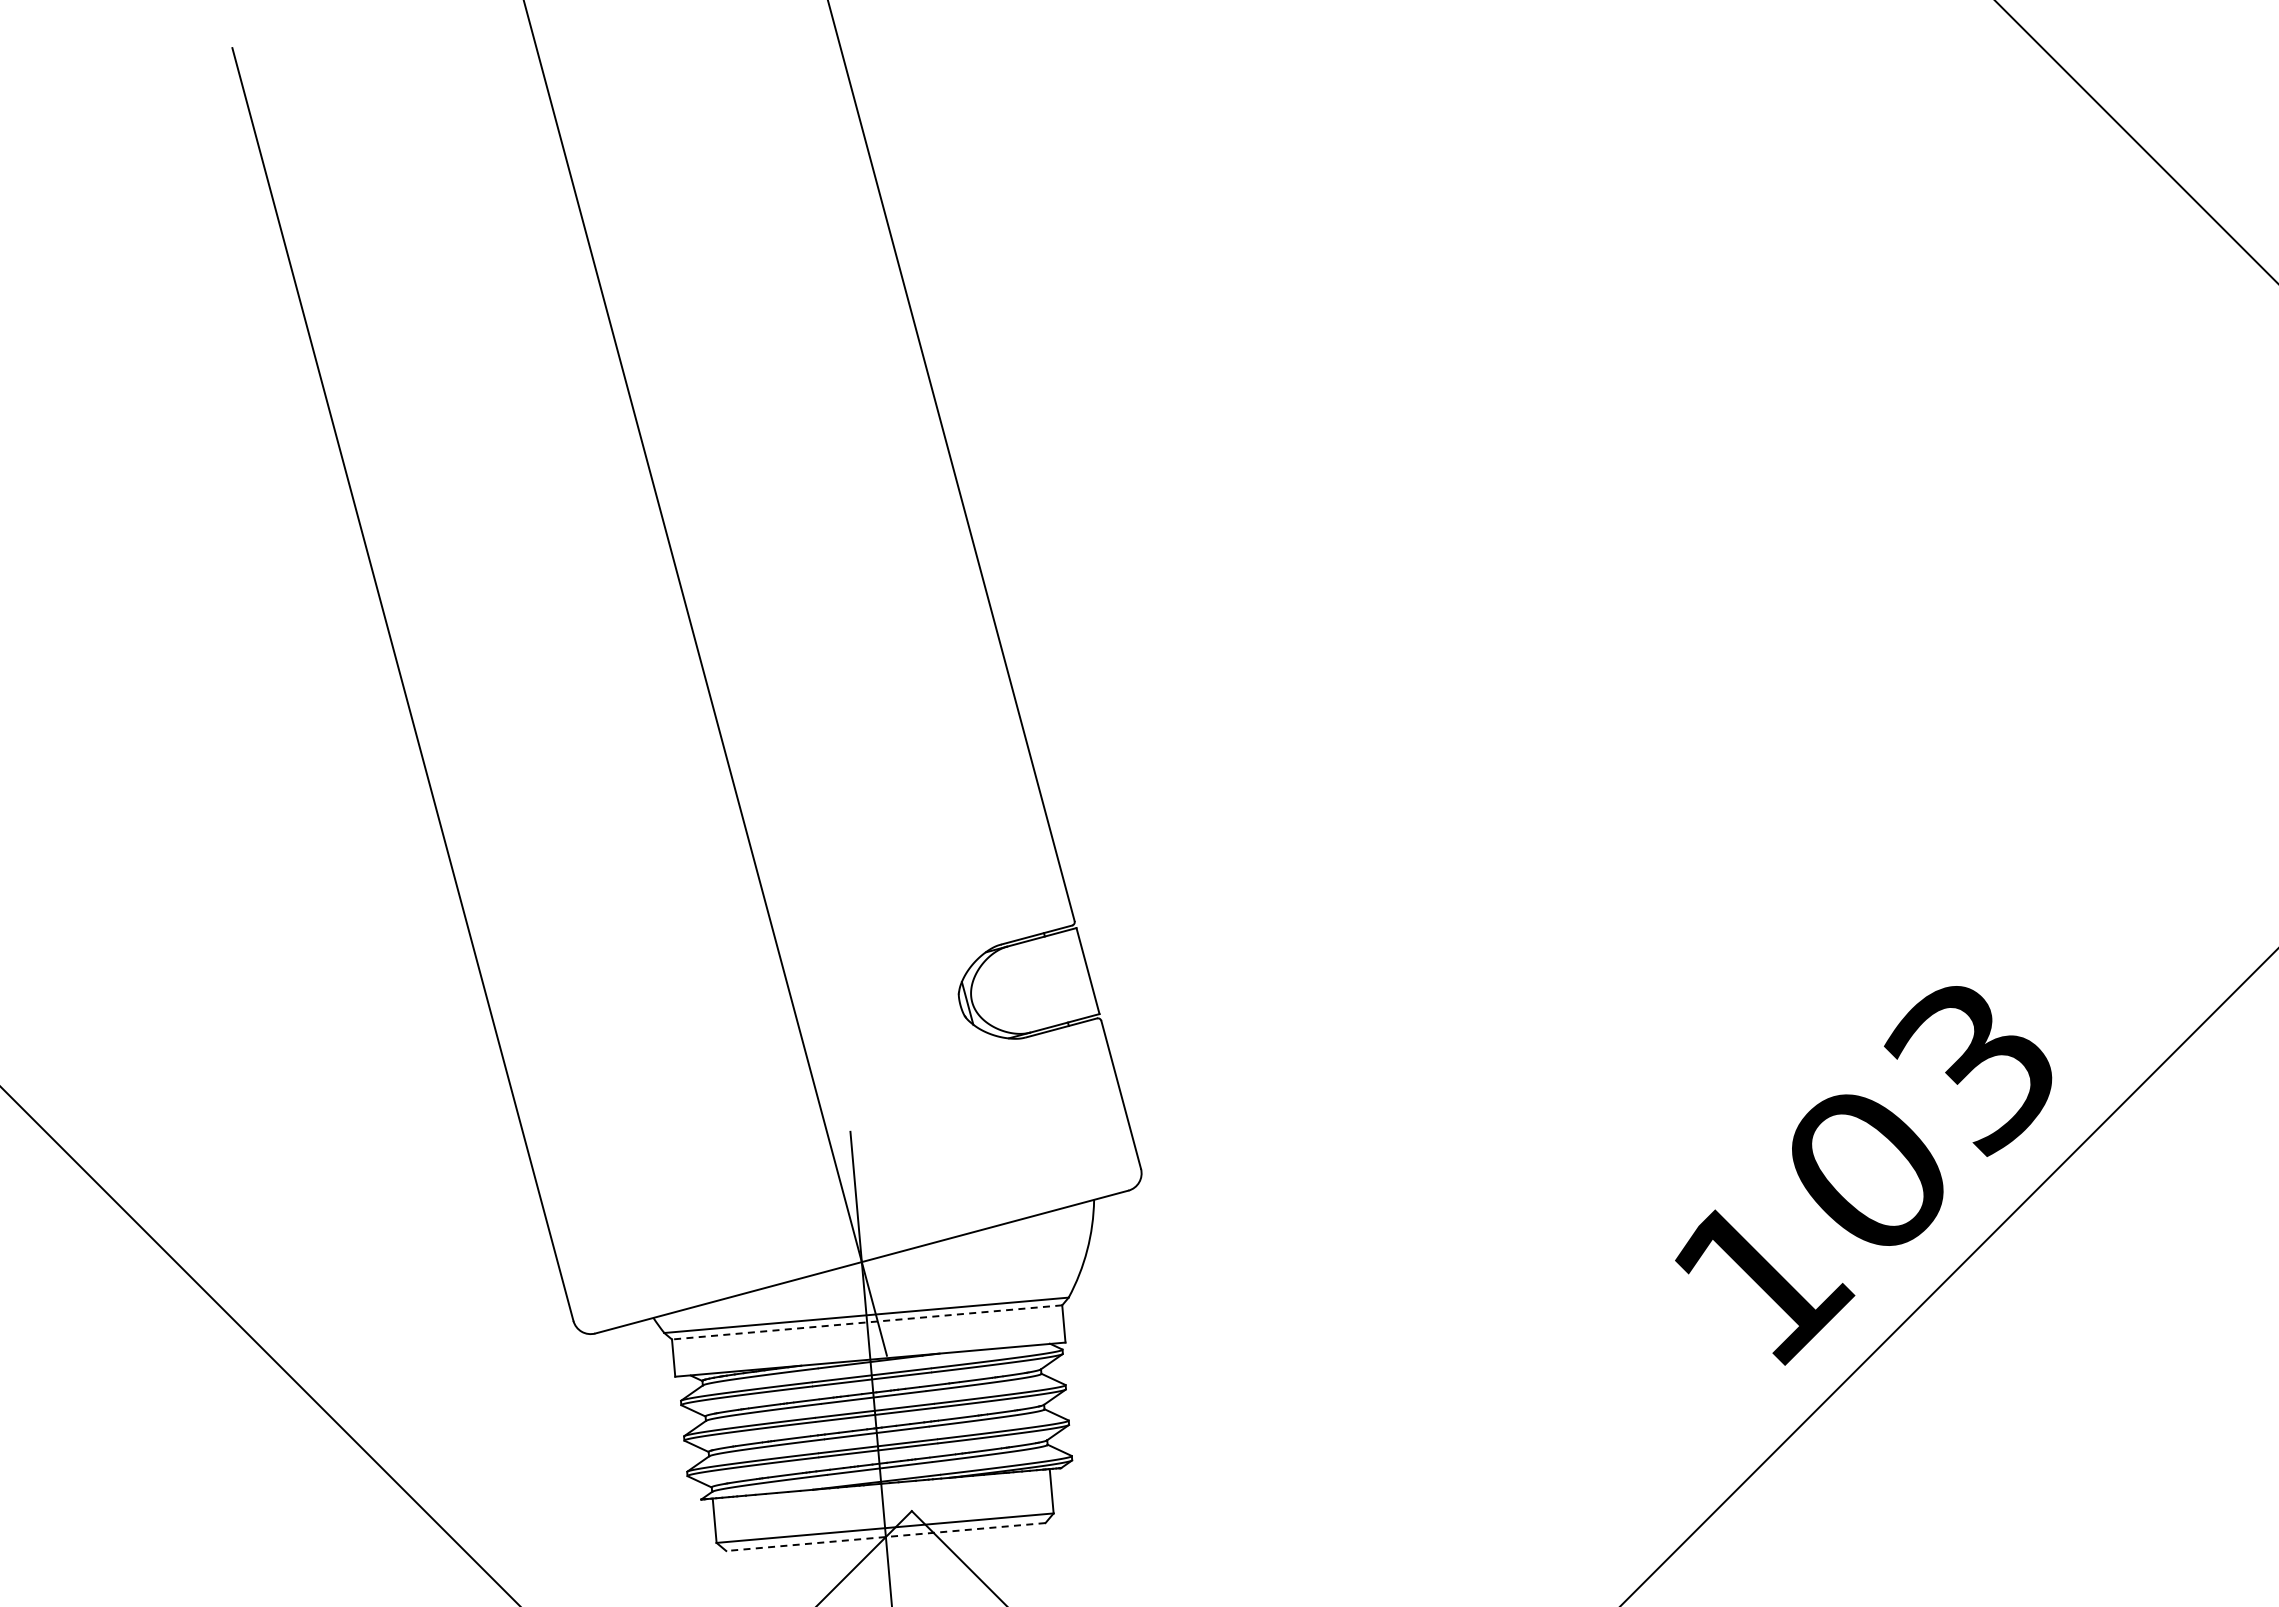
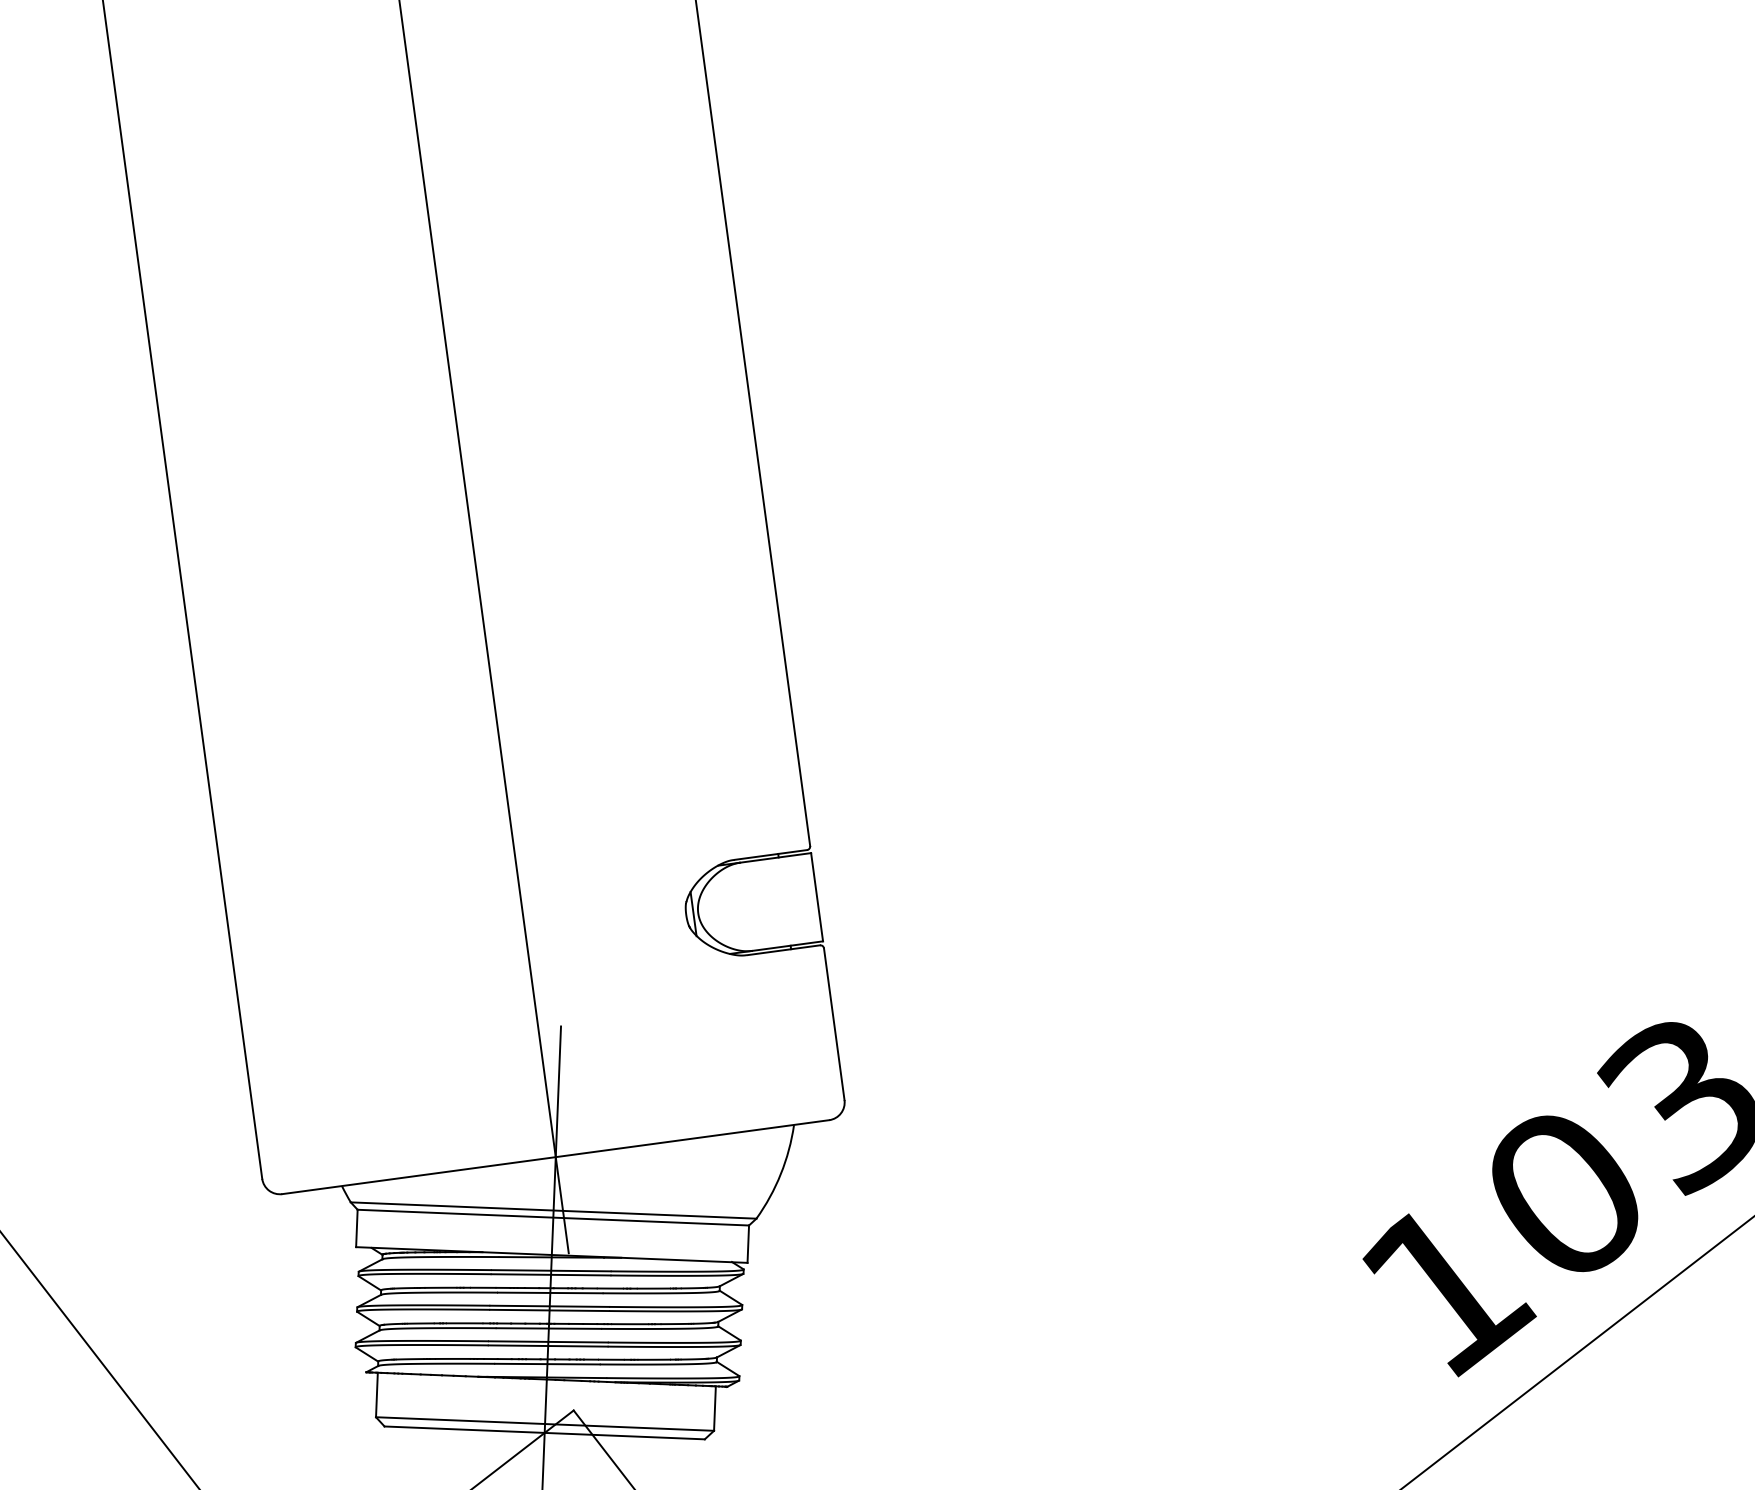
line: (867, 1322) -> (553, 1217), dashed -> solid
line: (885, 1537) -> (544, 1433), dashed -> solid

